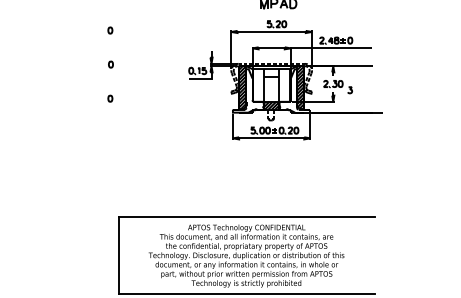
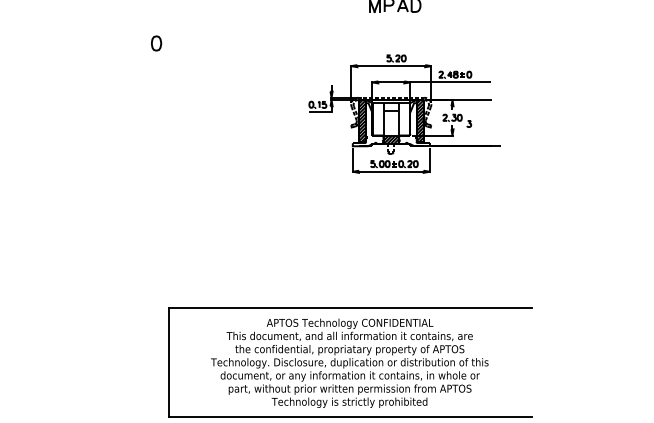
part: (110, 30) -> (156, 43), size x1.6
part: (110, 64) -> (156, 91), removed
part: (285, 80) -> (405, 114), size x0.7
part: (110, 98) -> (156, 139), removed

